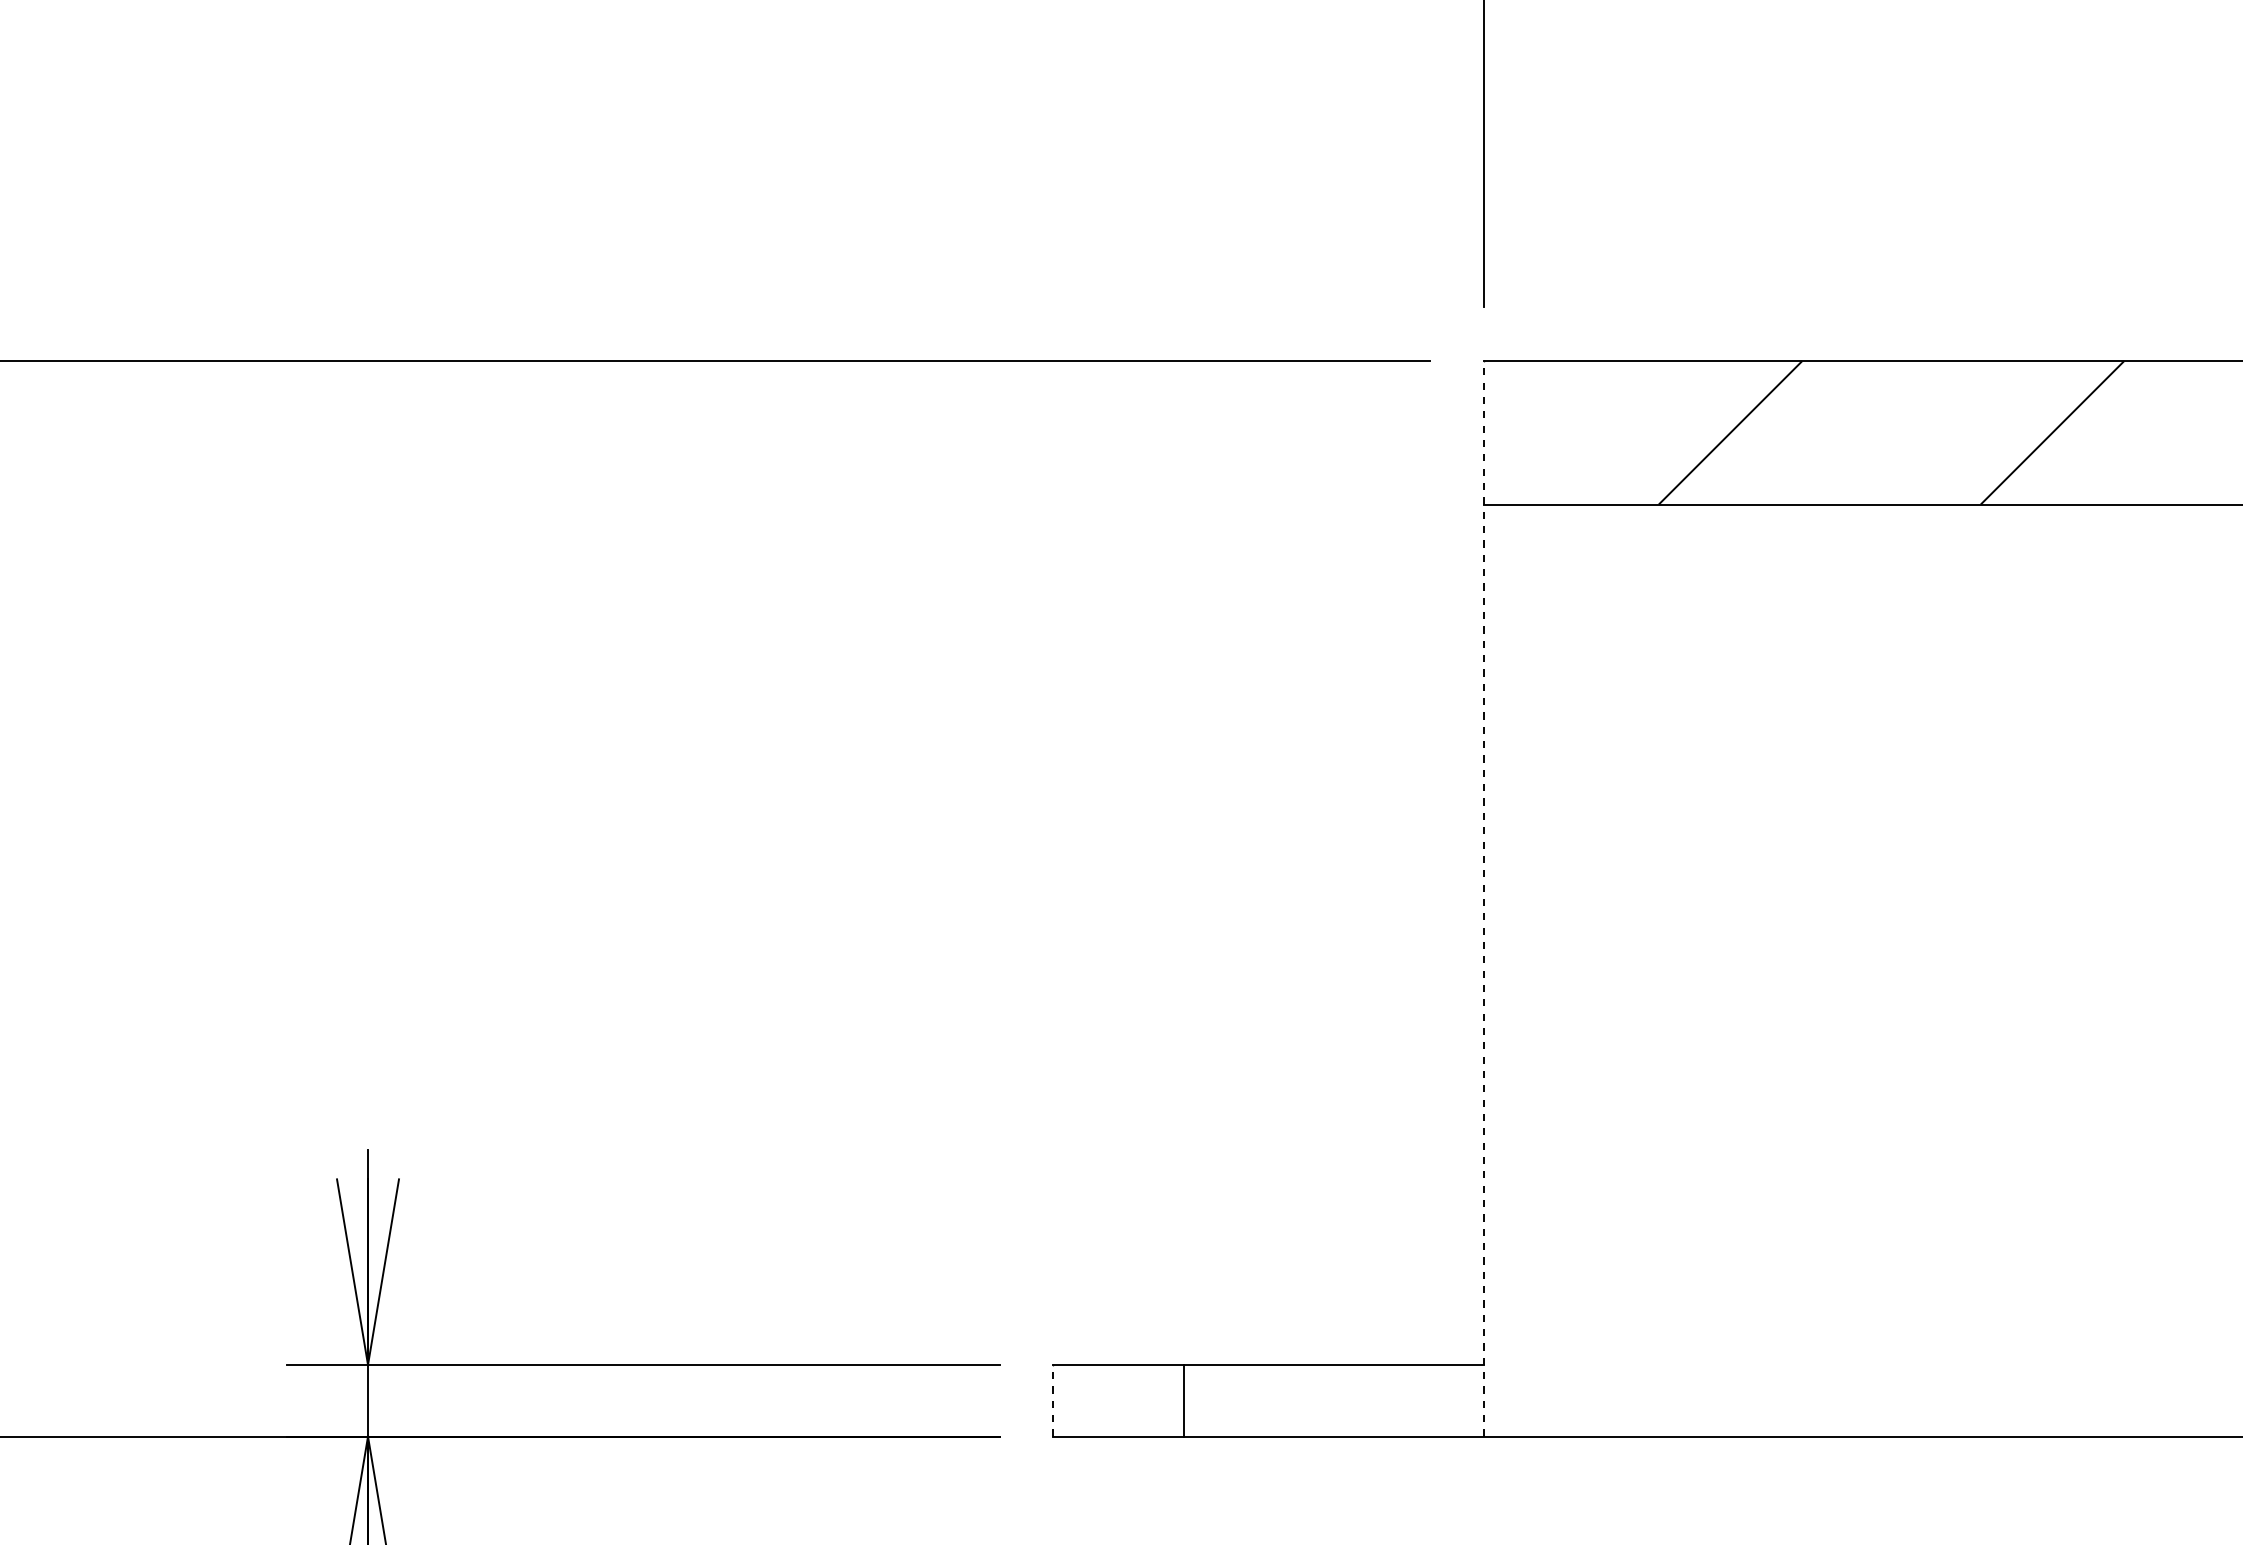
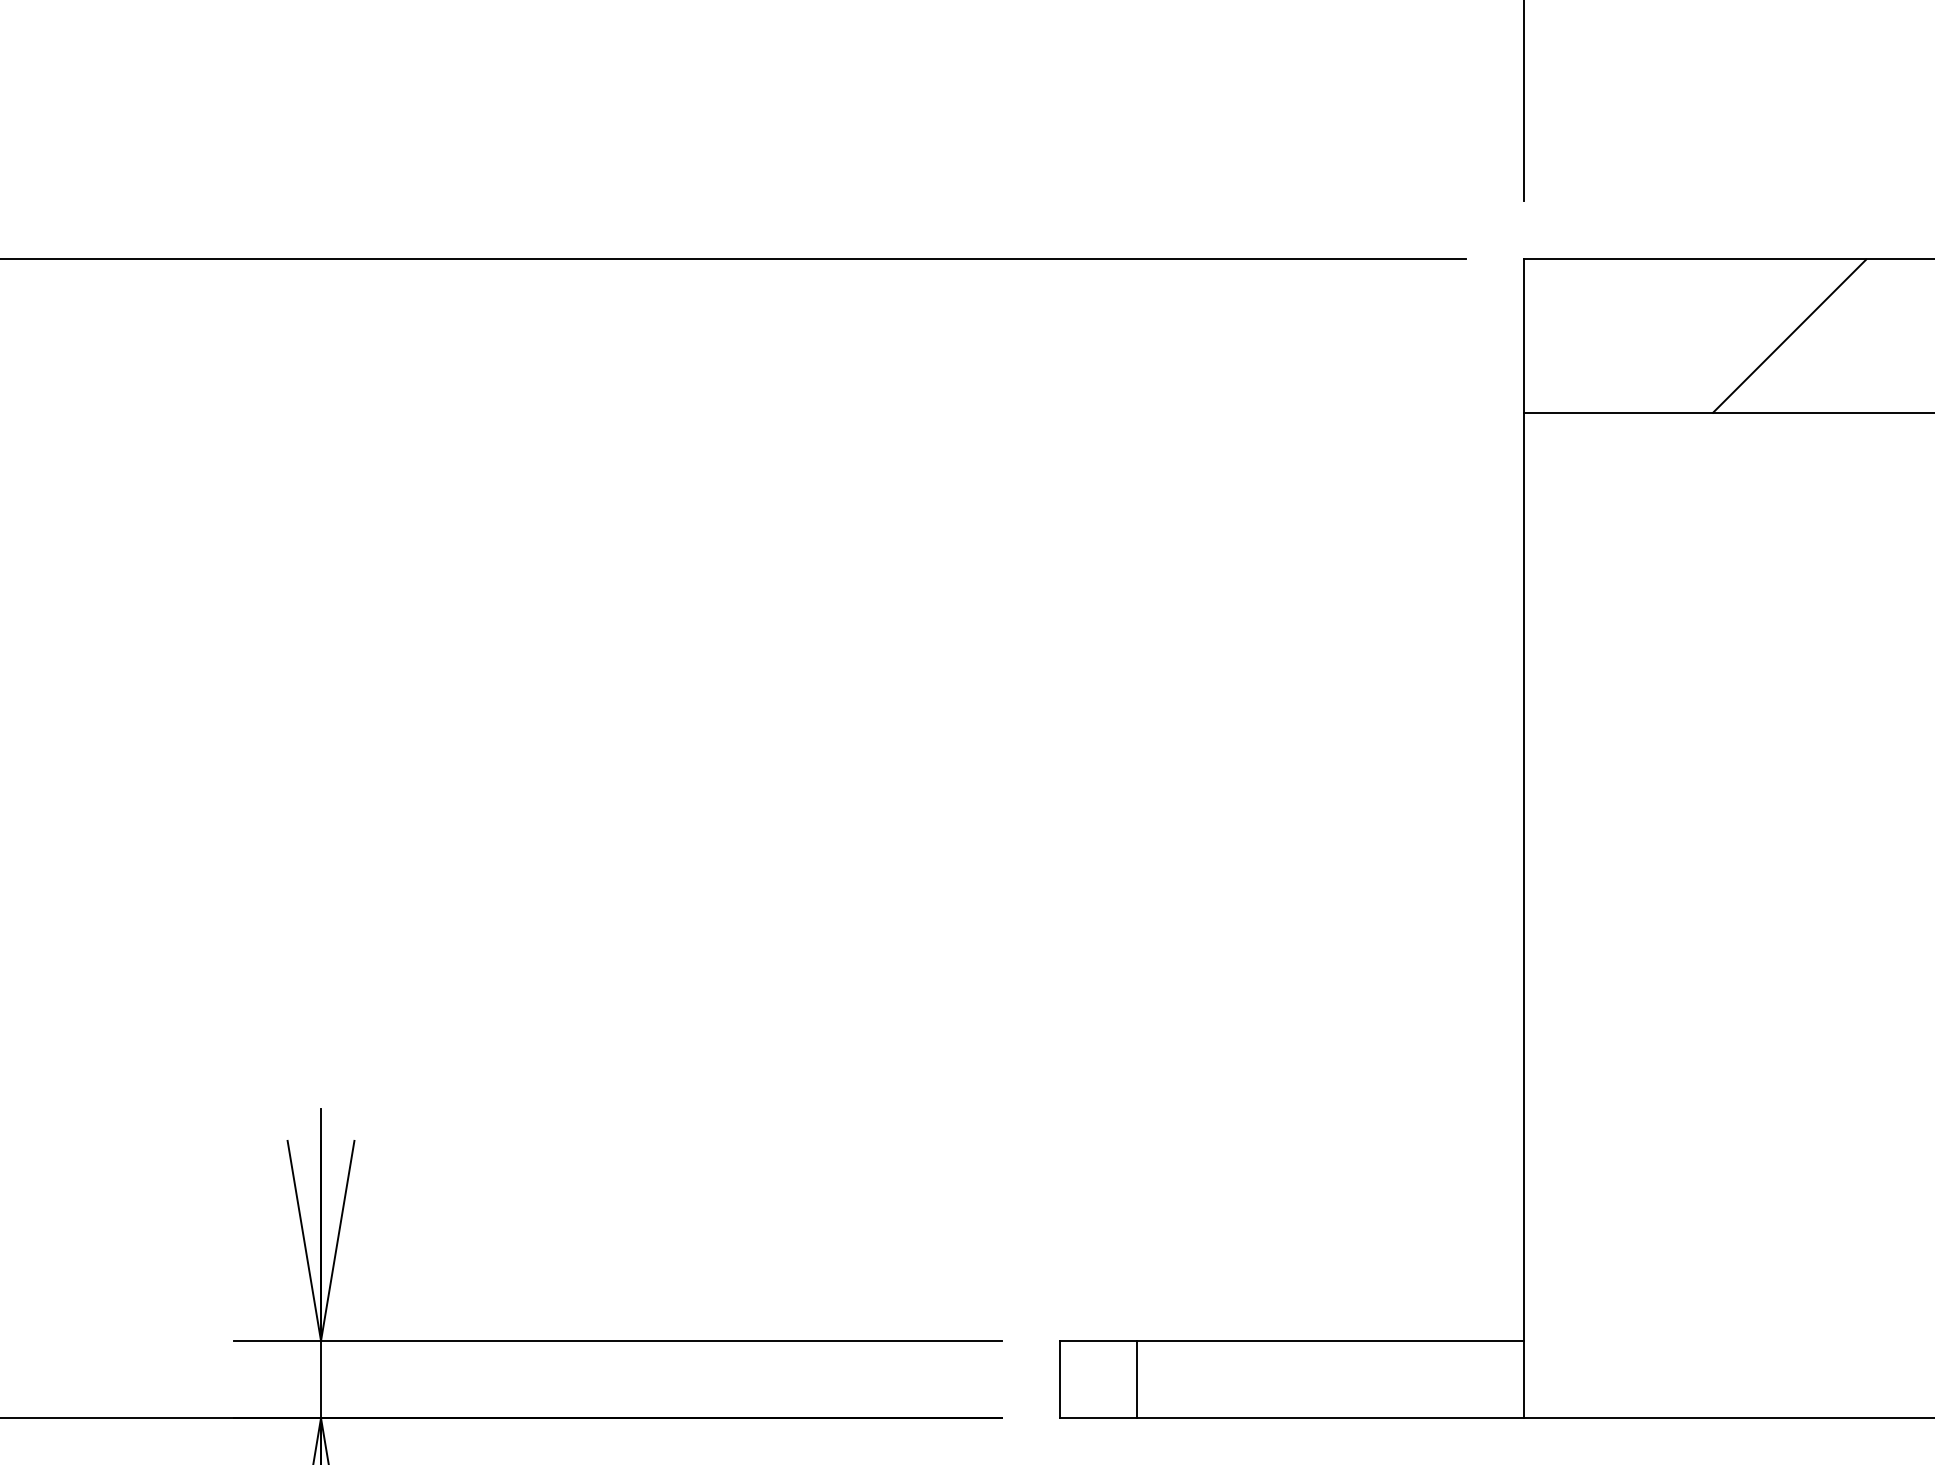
line: (1483, 898) -> (1523, 838), dashed -> solid
line: (1053, 1400) -> (1059, 1379), dashed -> solid
line: (1184, 1400) -> (1137, 1379), moved

